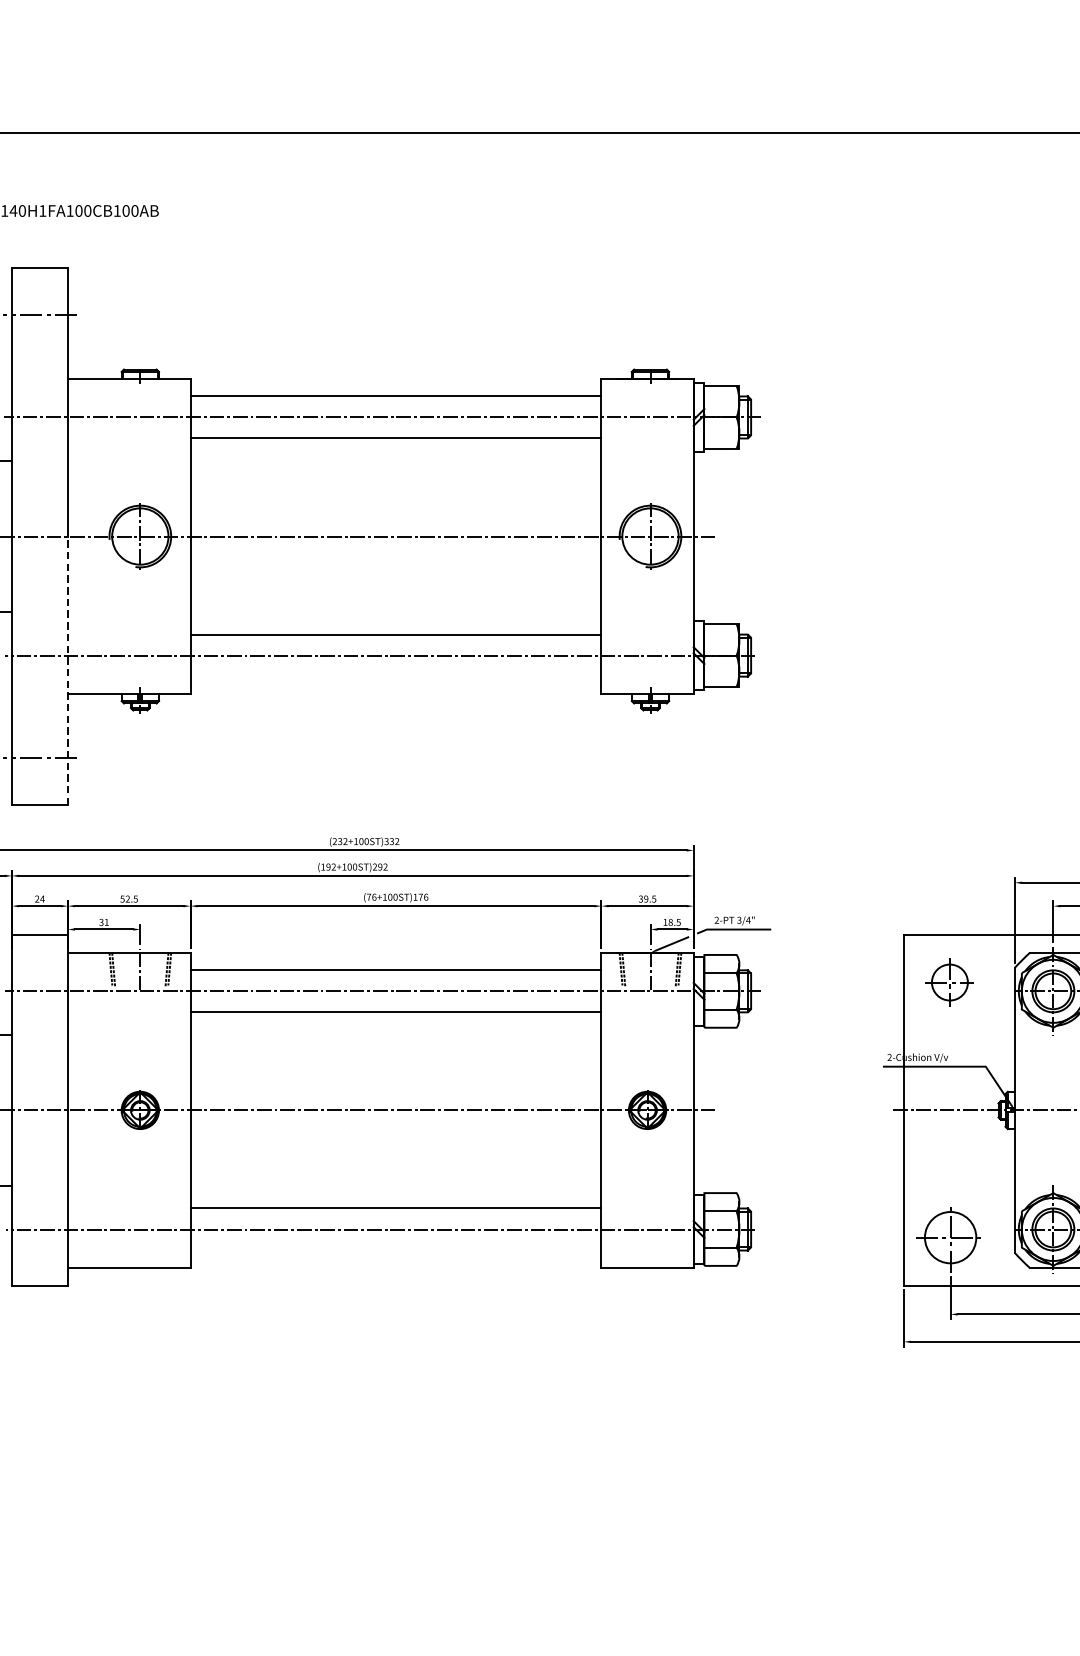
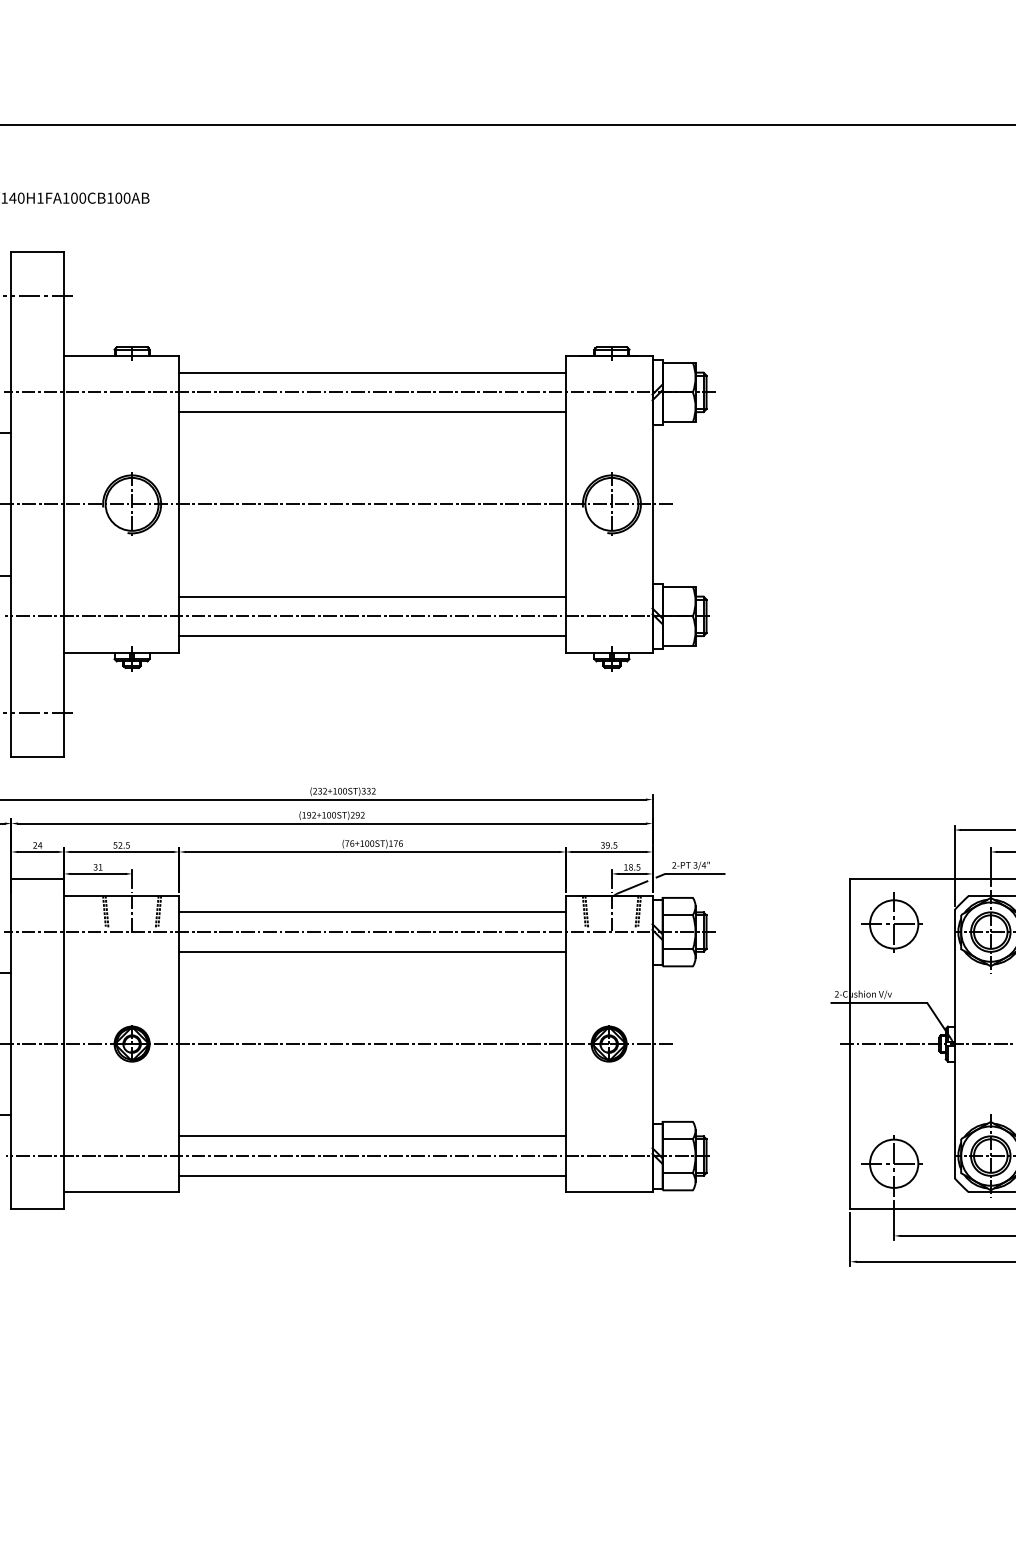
line: (68, 670) -> (64, 630), dashed -> solid
line: (395, 677) -> (372, 636), added
part: (947, 981) -> (891, 922), size x1.43
line: (395, 1250) -> (372, 1175), added

